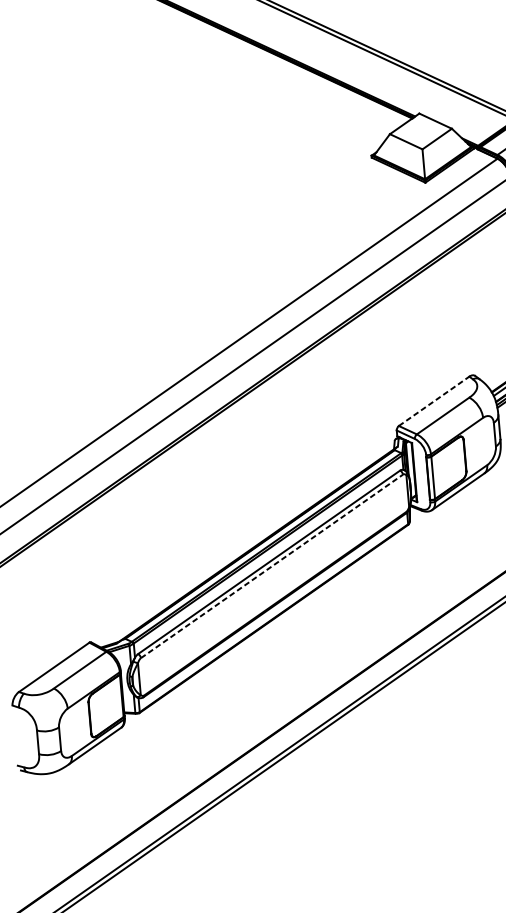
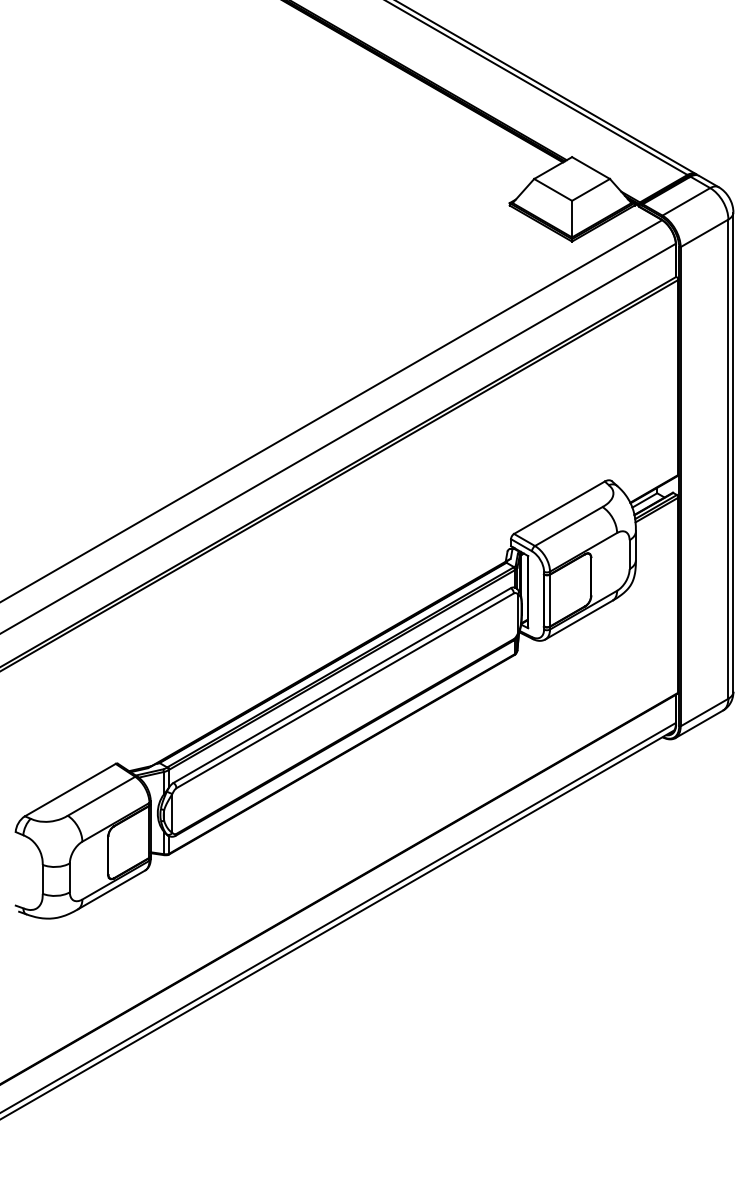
line: (434, 401) -> (559, 507), dashed -> solid
line: (272, 566) -> (345, 690), dashed -> solid

